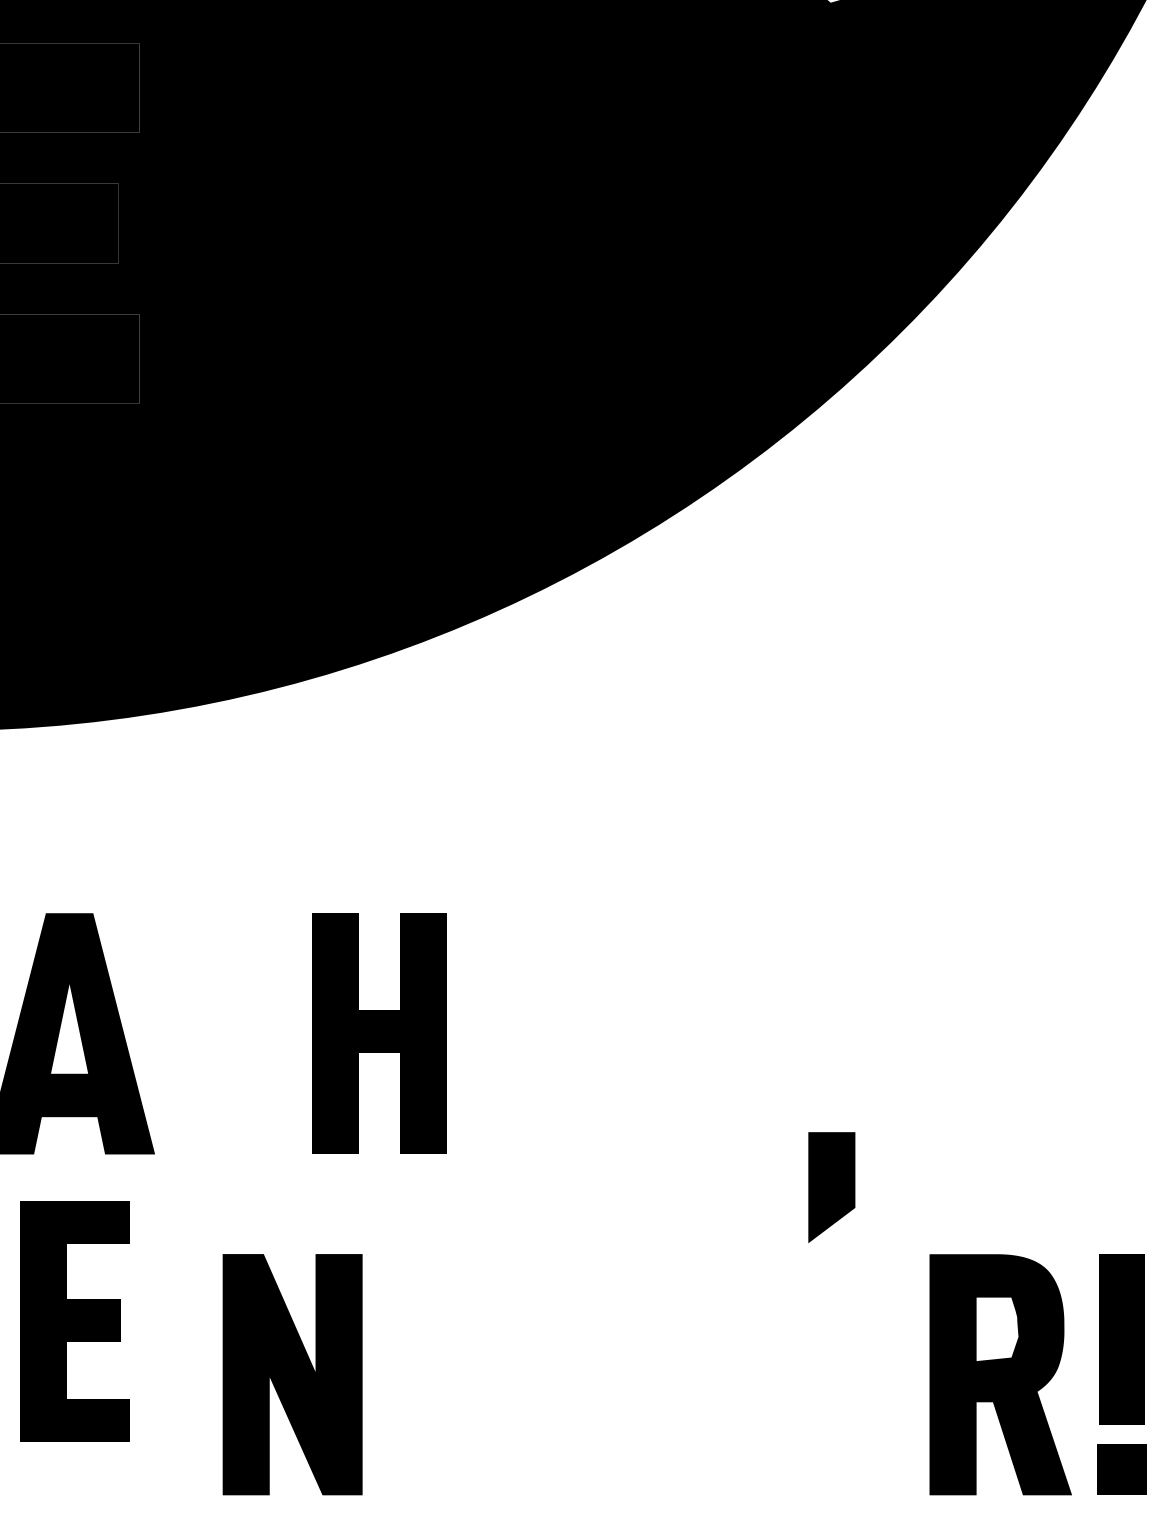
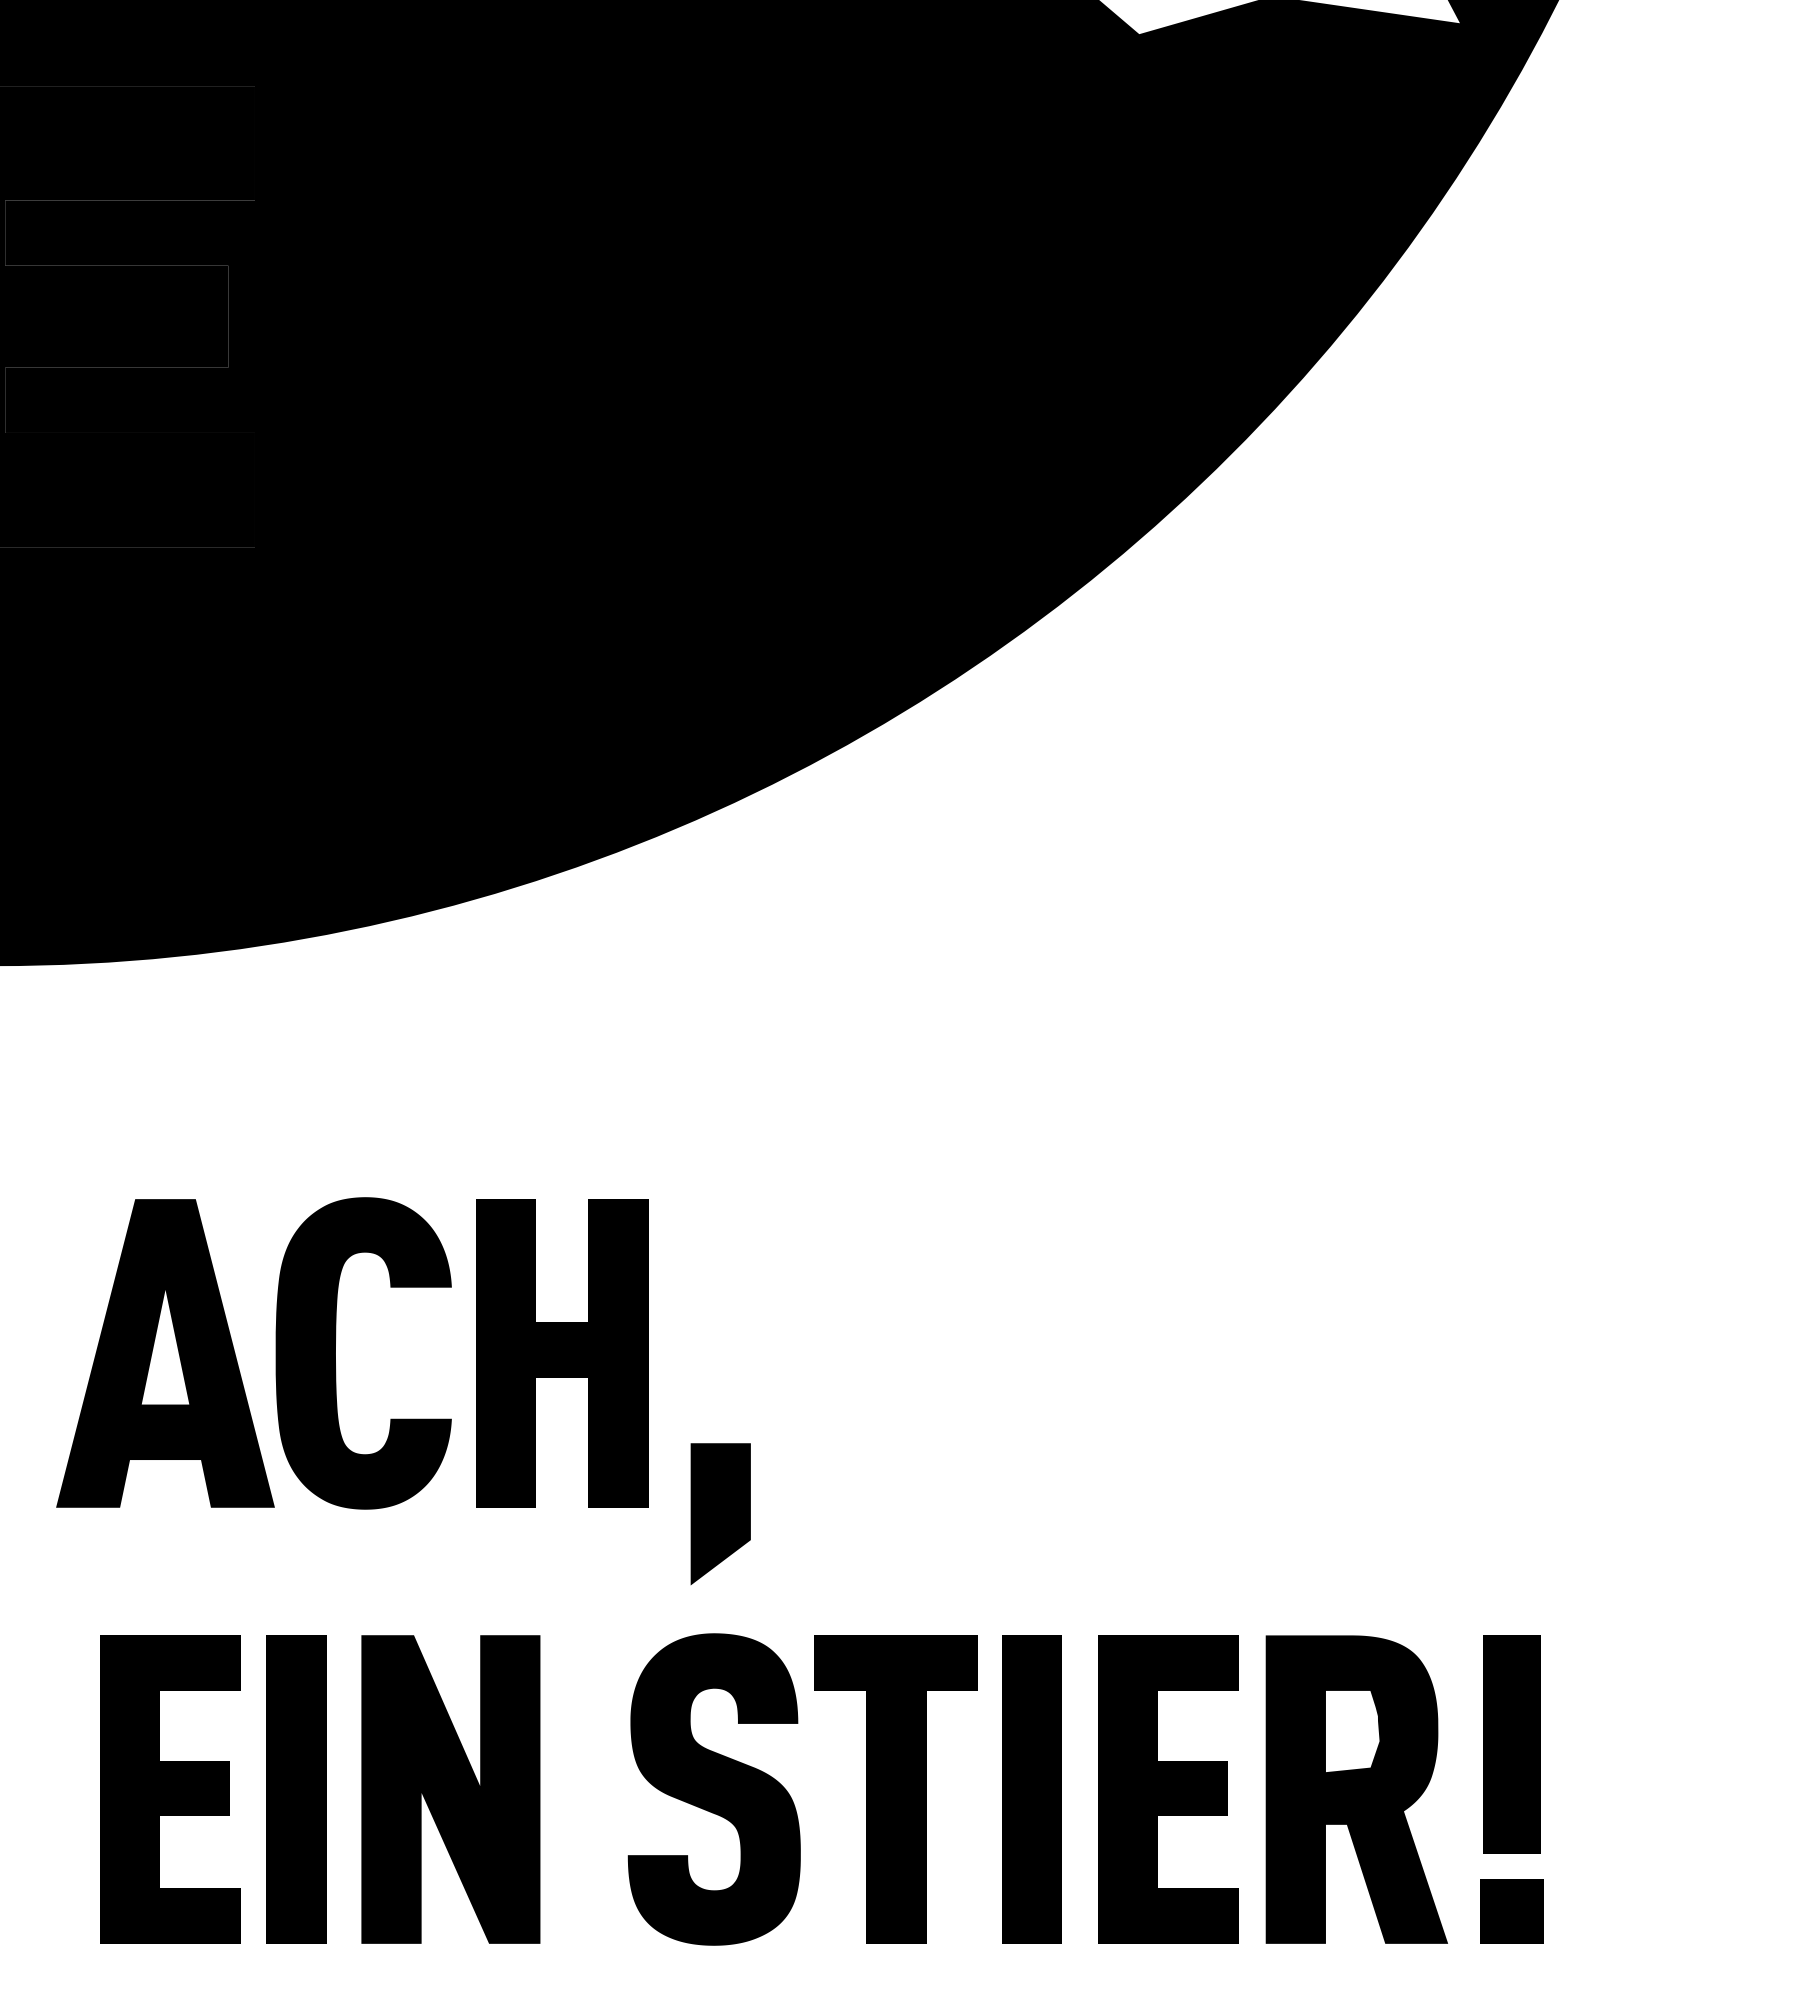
part: (202, 1033) -> (335, 1353), added
part: (831, 1187) -> (720, 1514), moved
part: (75, 1321) -> (170, 1789), moved
fill: (171, 1374) -> (296, 1789), added
fill: (497, 1374) -> (713, 1789), added
part: (640, 1374) -> (895, 1789), added
fill: (746, 1374) -> (1031, 1789), added
fill: (853, 1374) -> (1168, 1789), added

